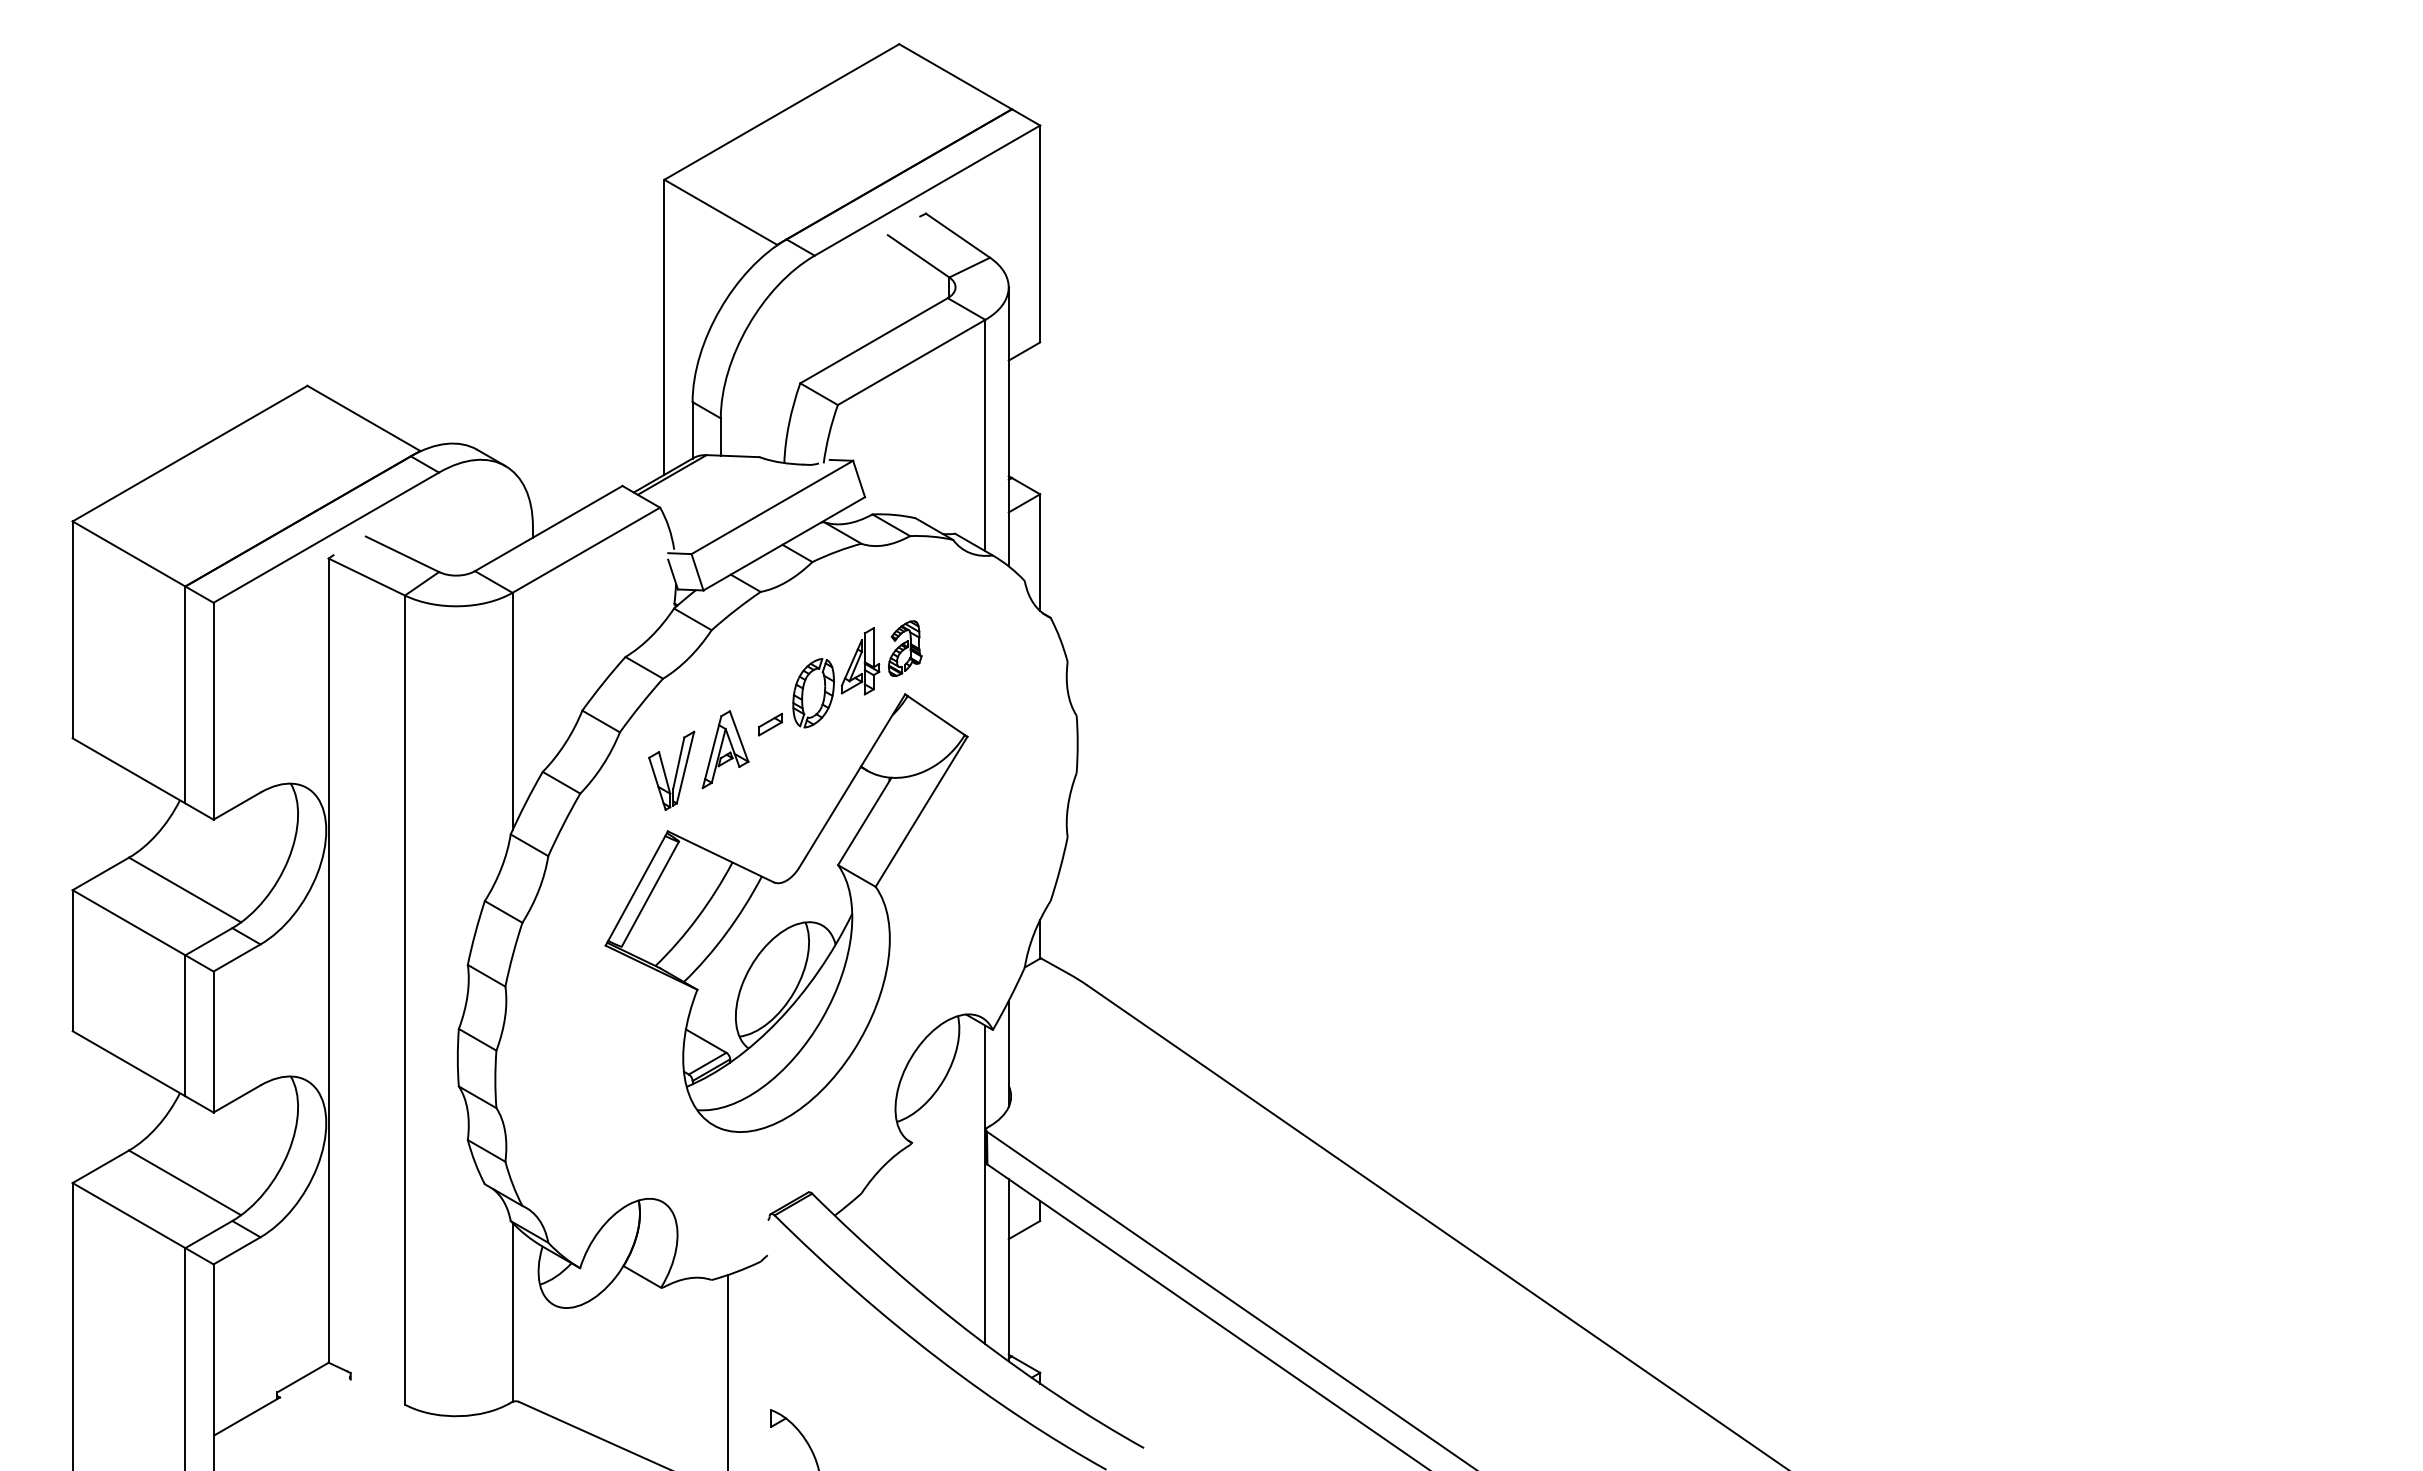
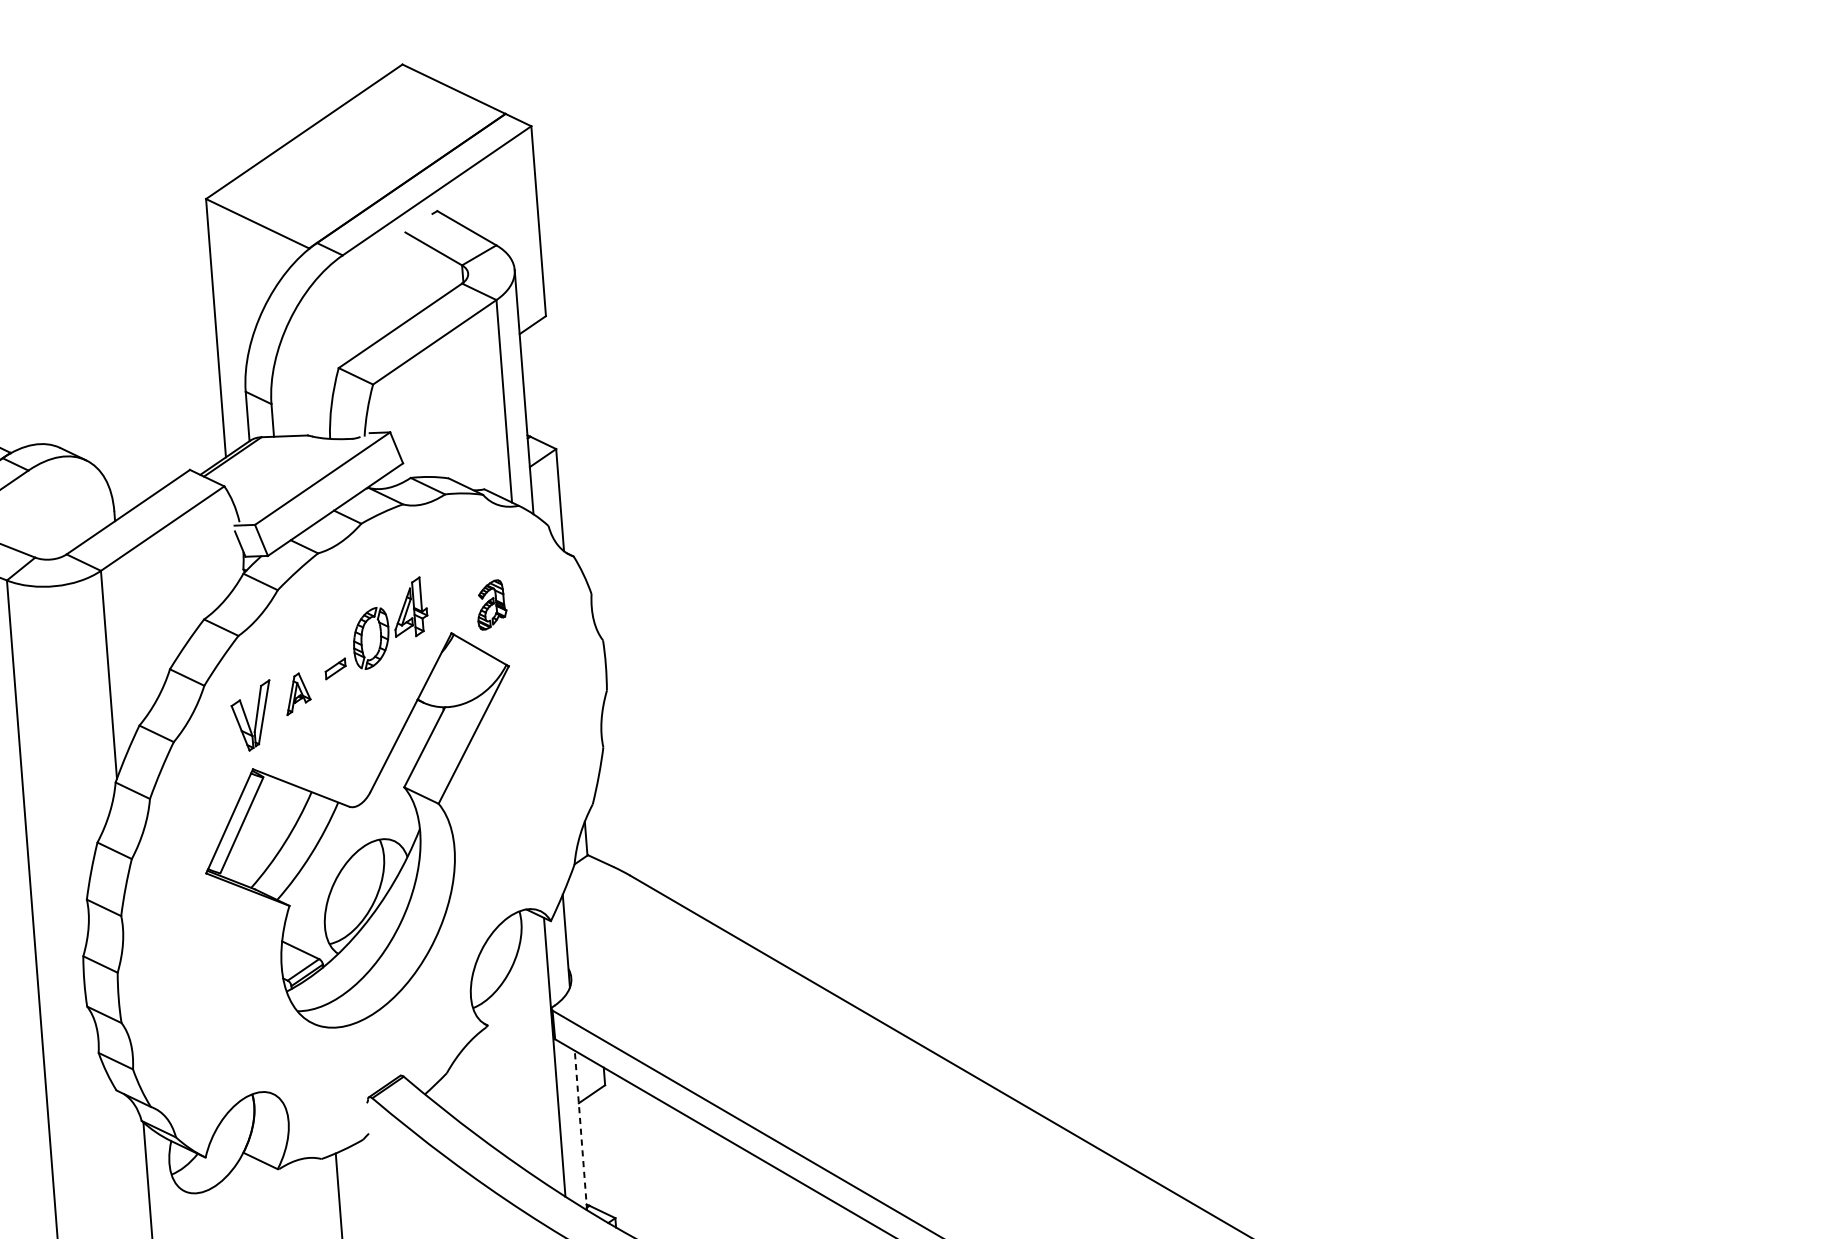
part: (905, 648) -> (491, 604), moved
part: (725, 749) -> (297, 693), size x0.6
line: (1008, 1269) -> (580, 1129), solid -> dashed

